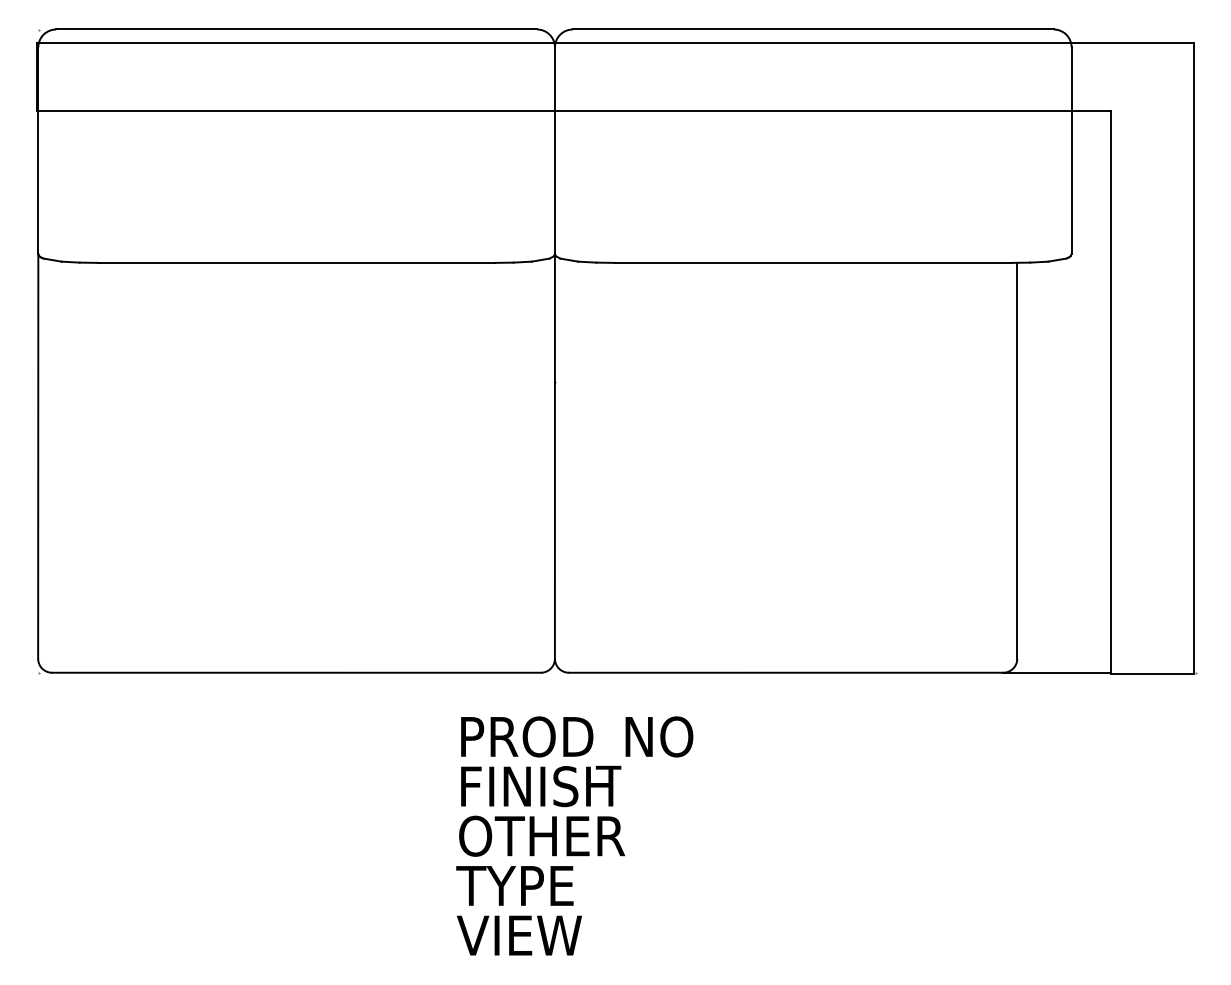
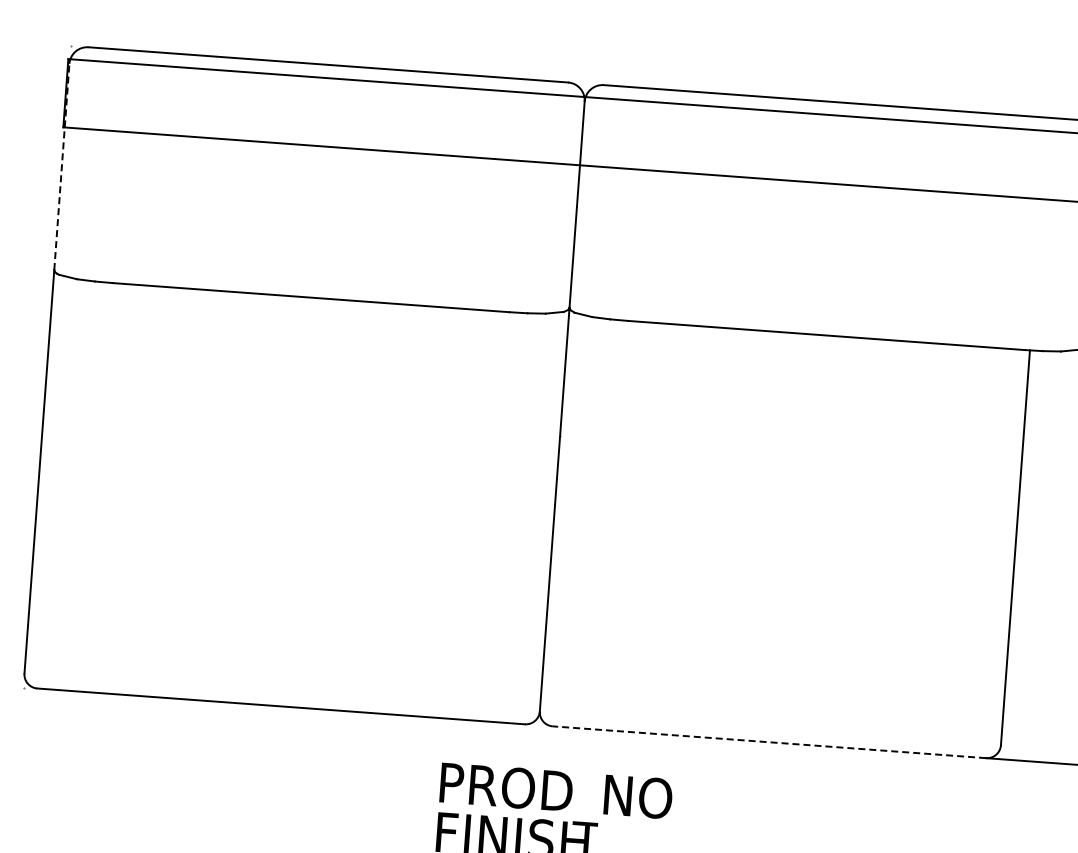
line: (38, 150) -> (62, 166), solid -> dashed
line: (785, 672) -> (768, 741), solid -> dashed

